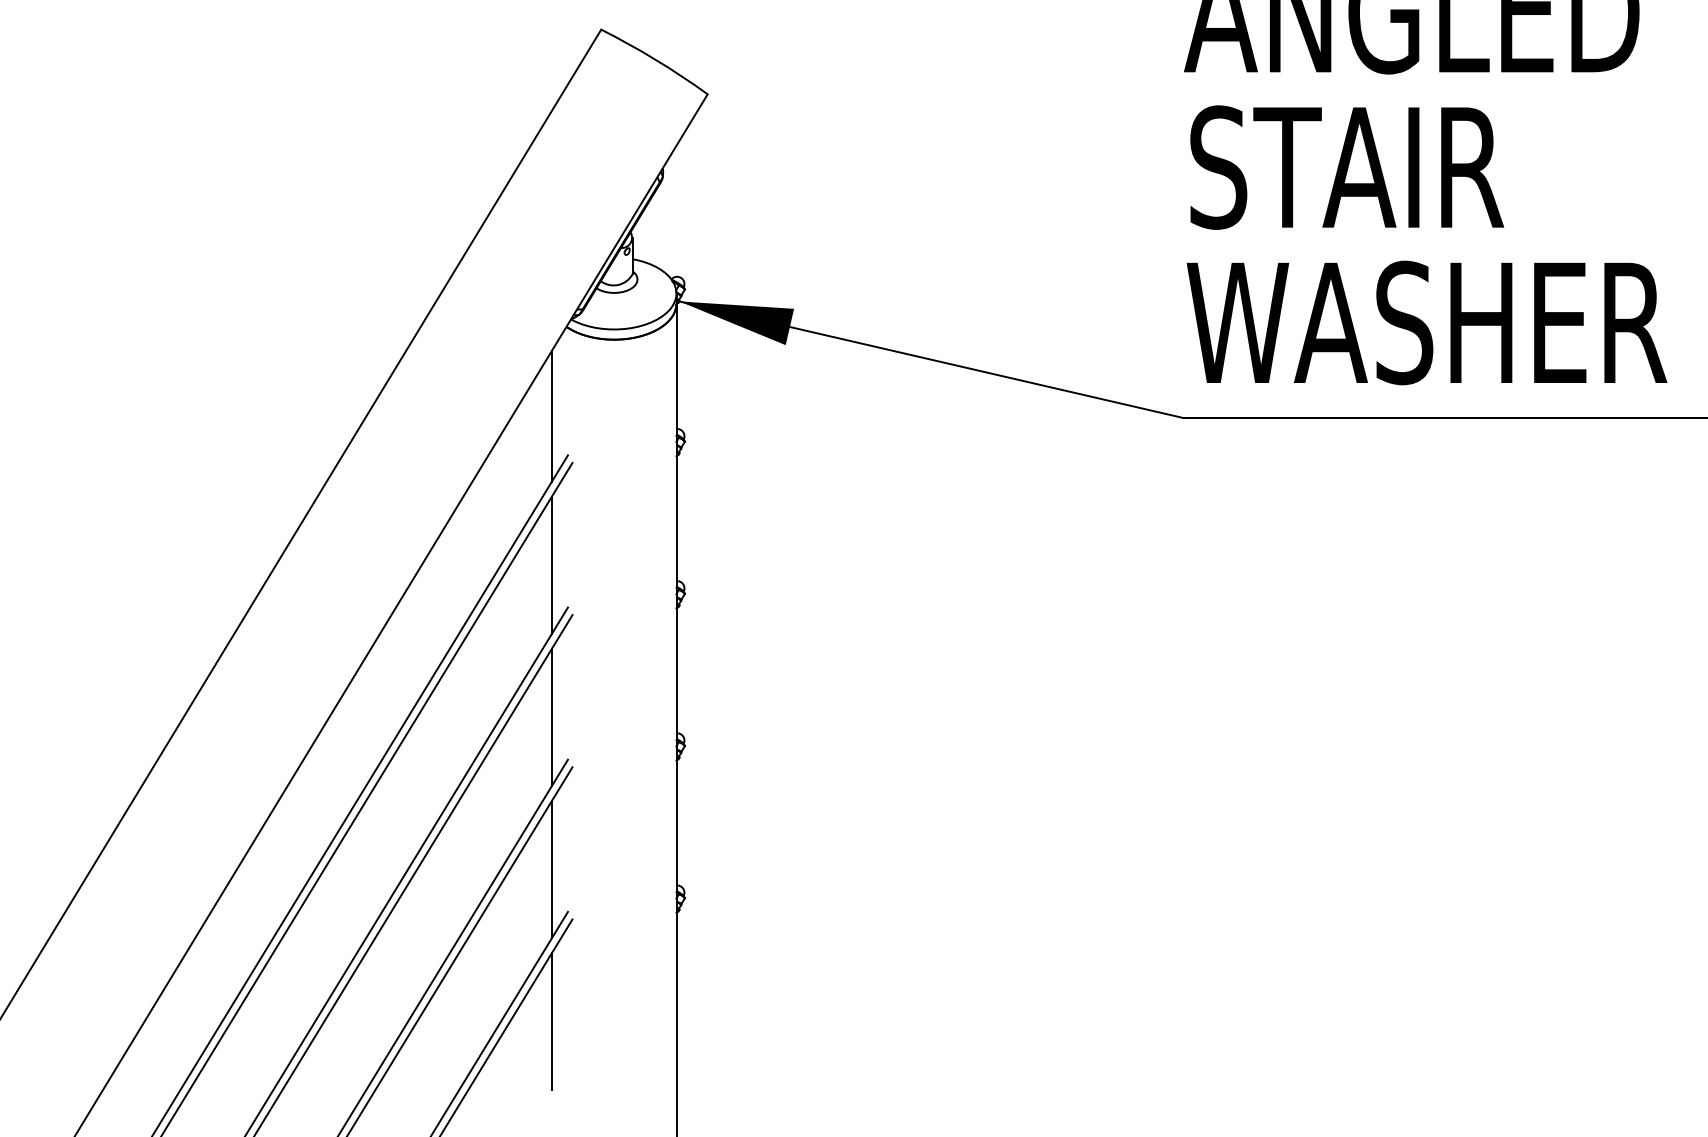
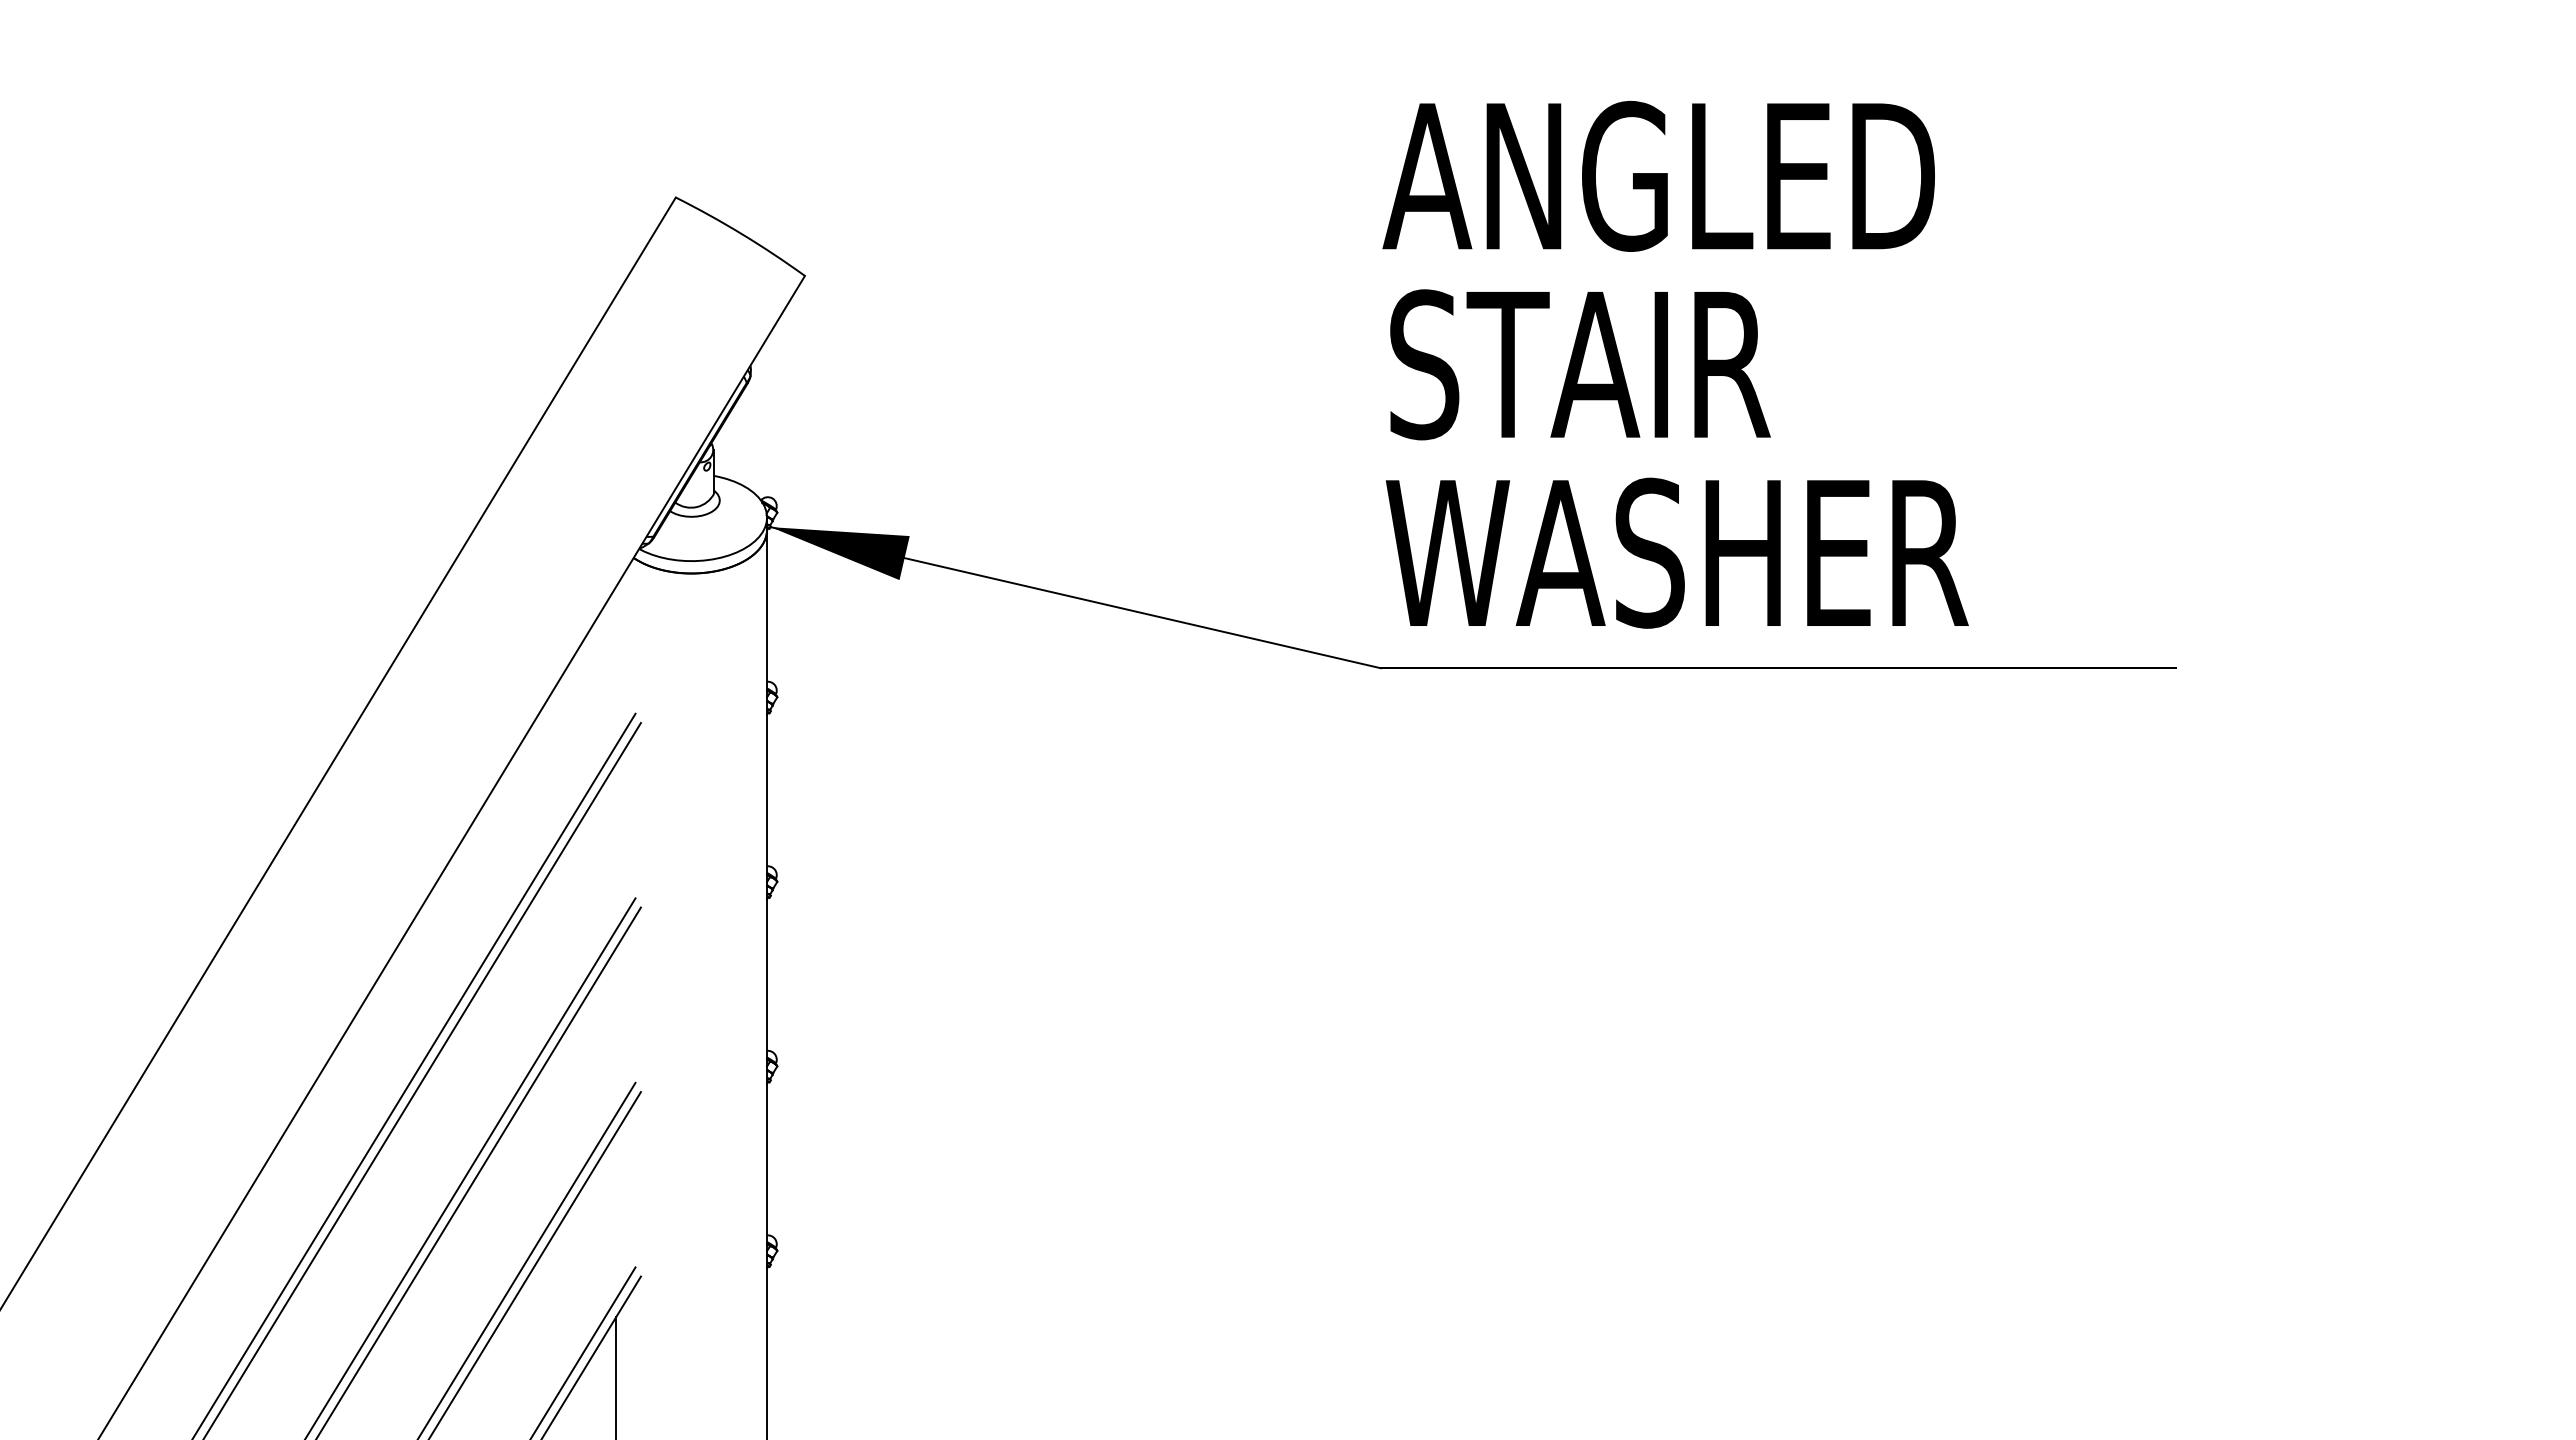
line: (552, 416) -> (616, 666), removed
line: (552, 564) -> (616, 846), removed
line: (552, 717) -> (616, 1031), removed
line: (552, 869) -> (616, 1215), removed

